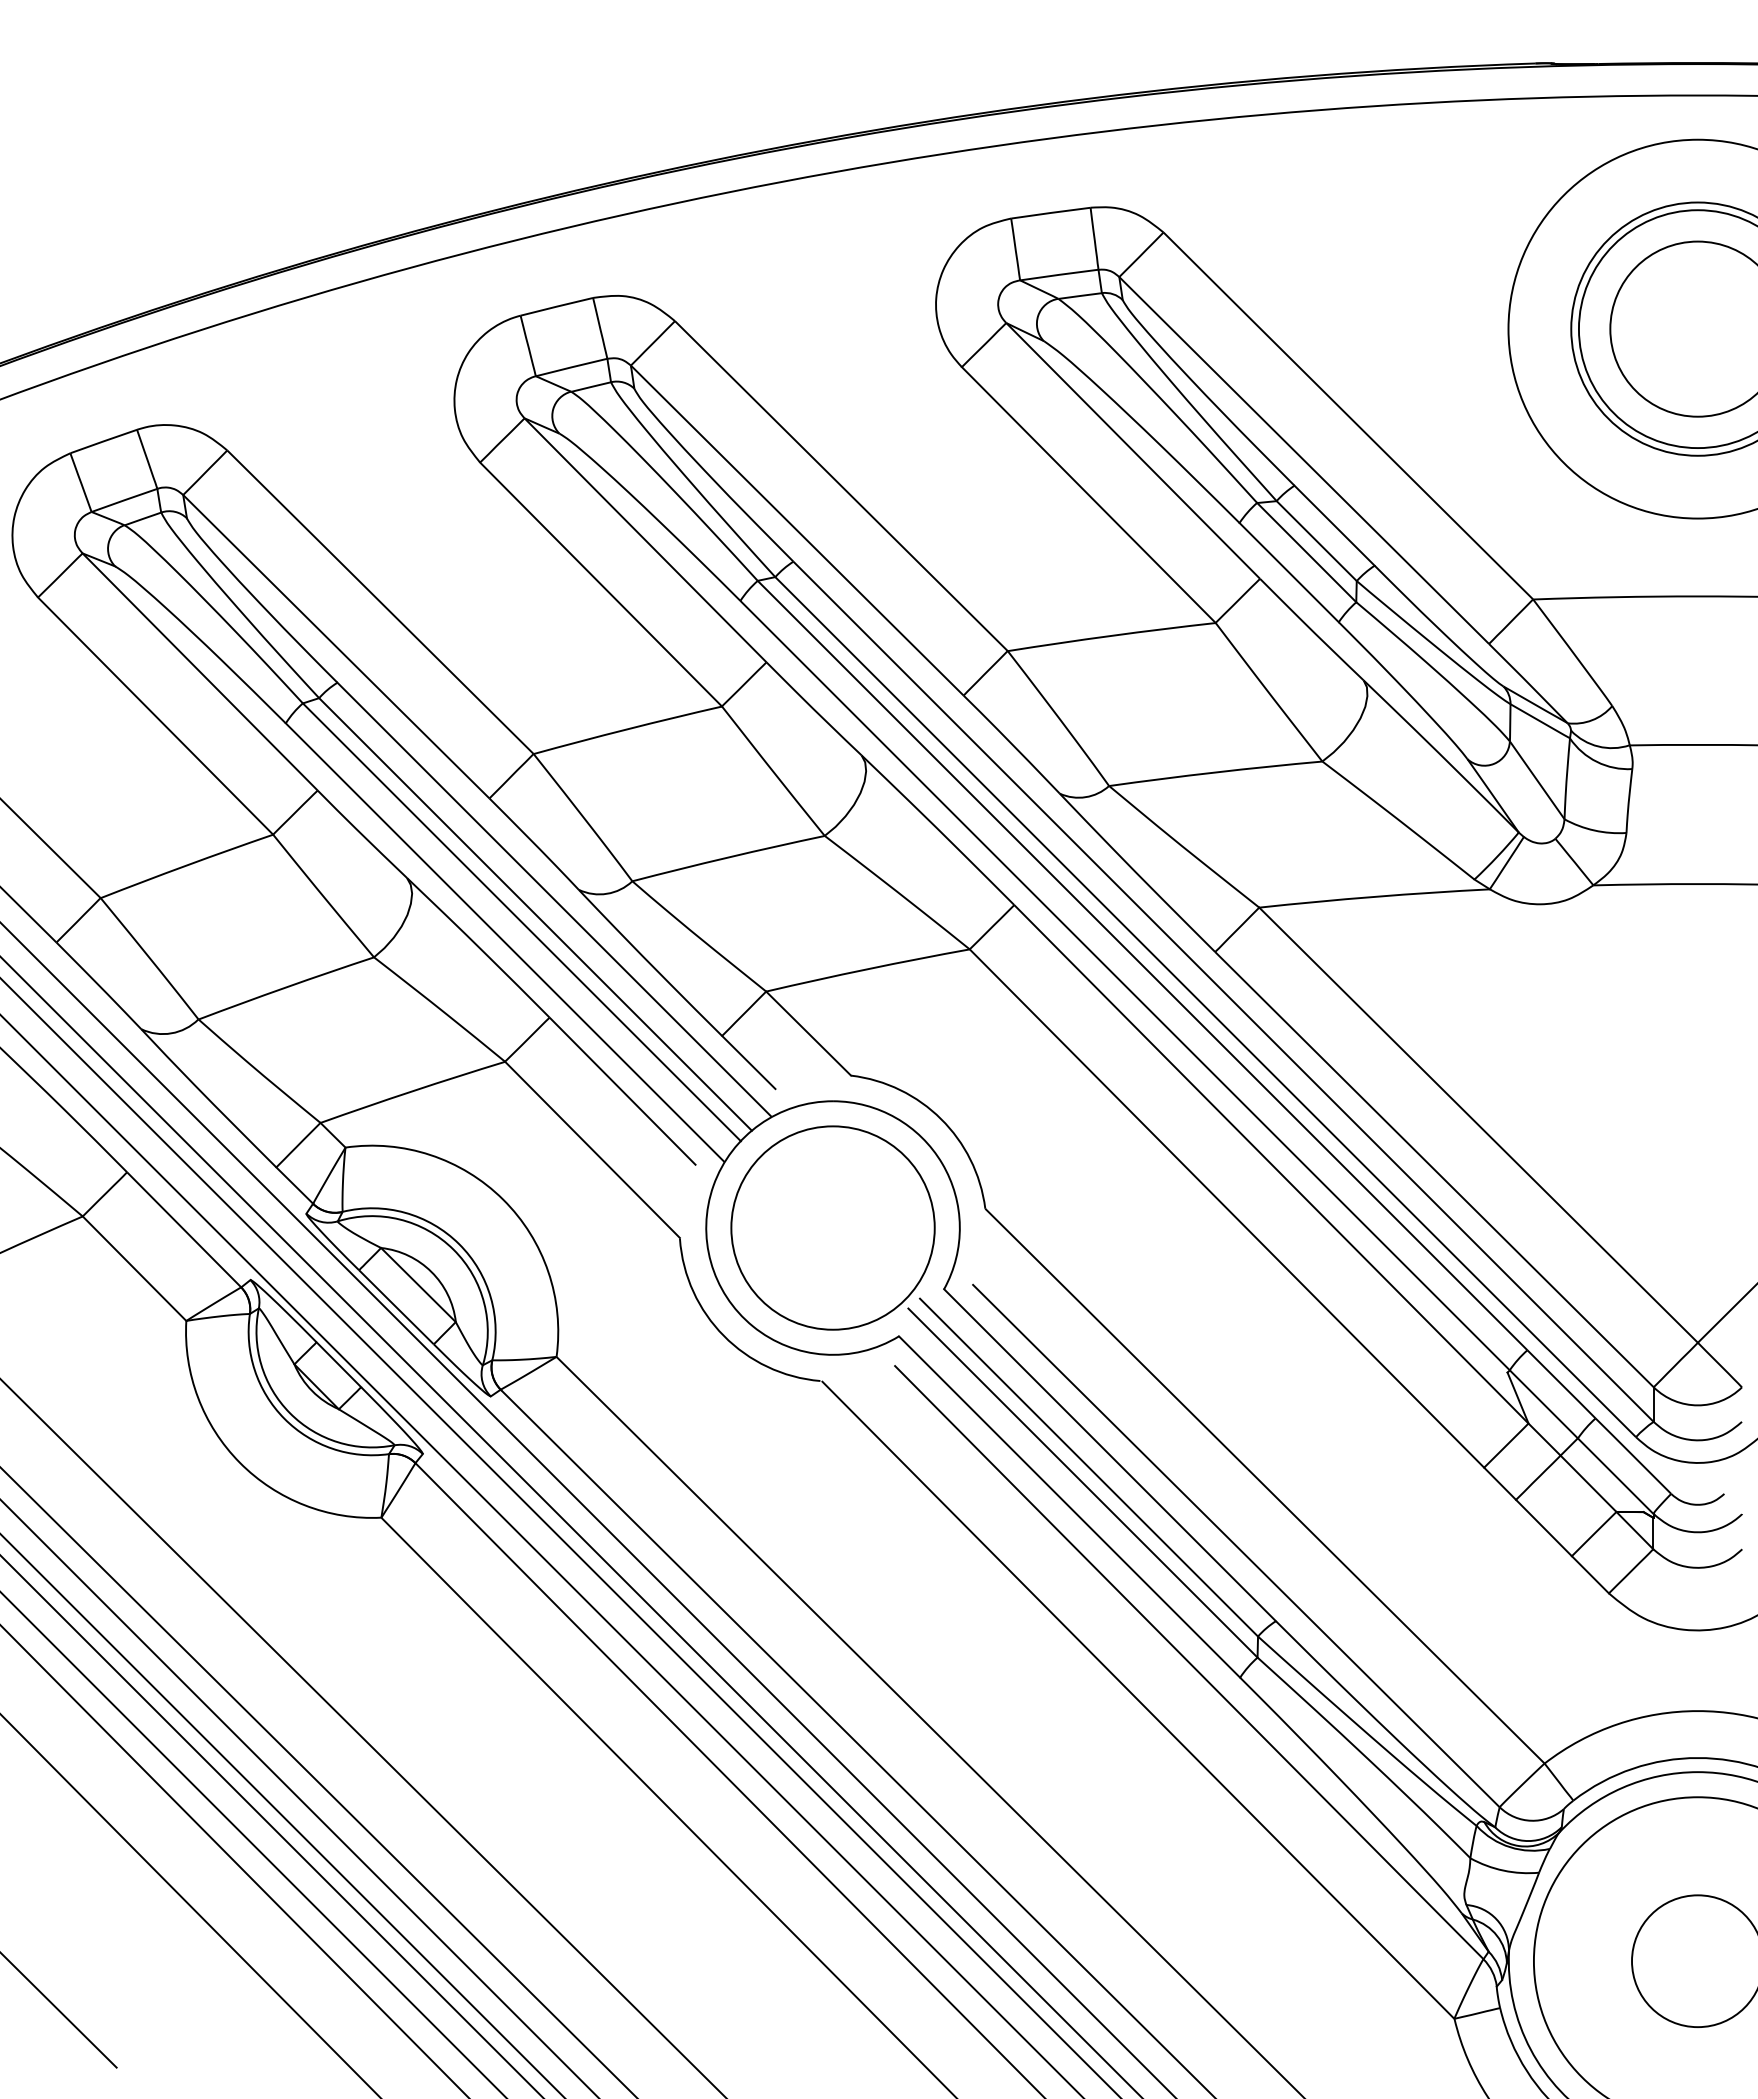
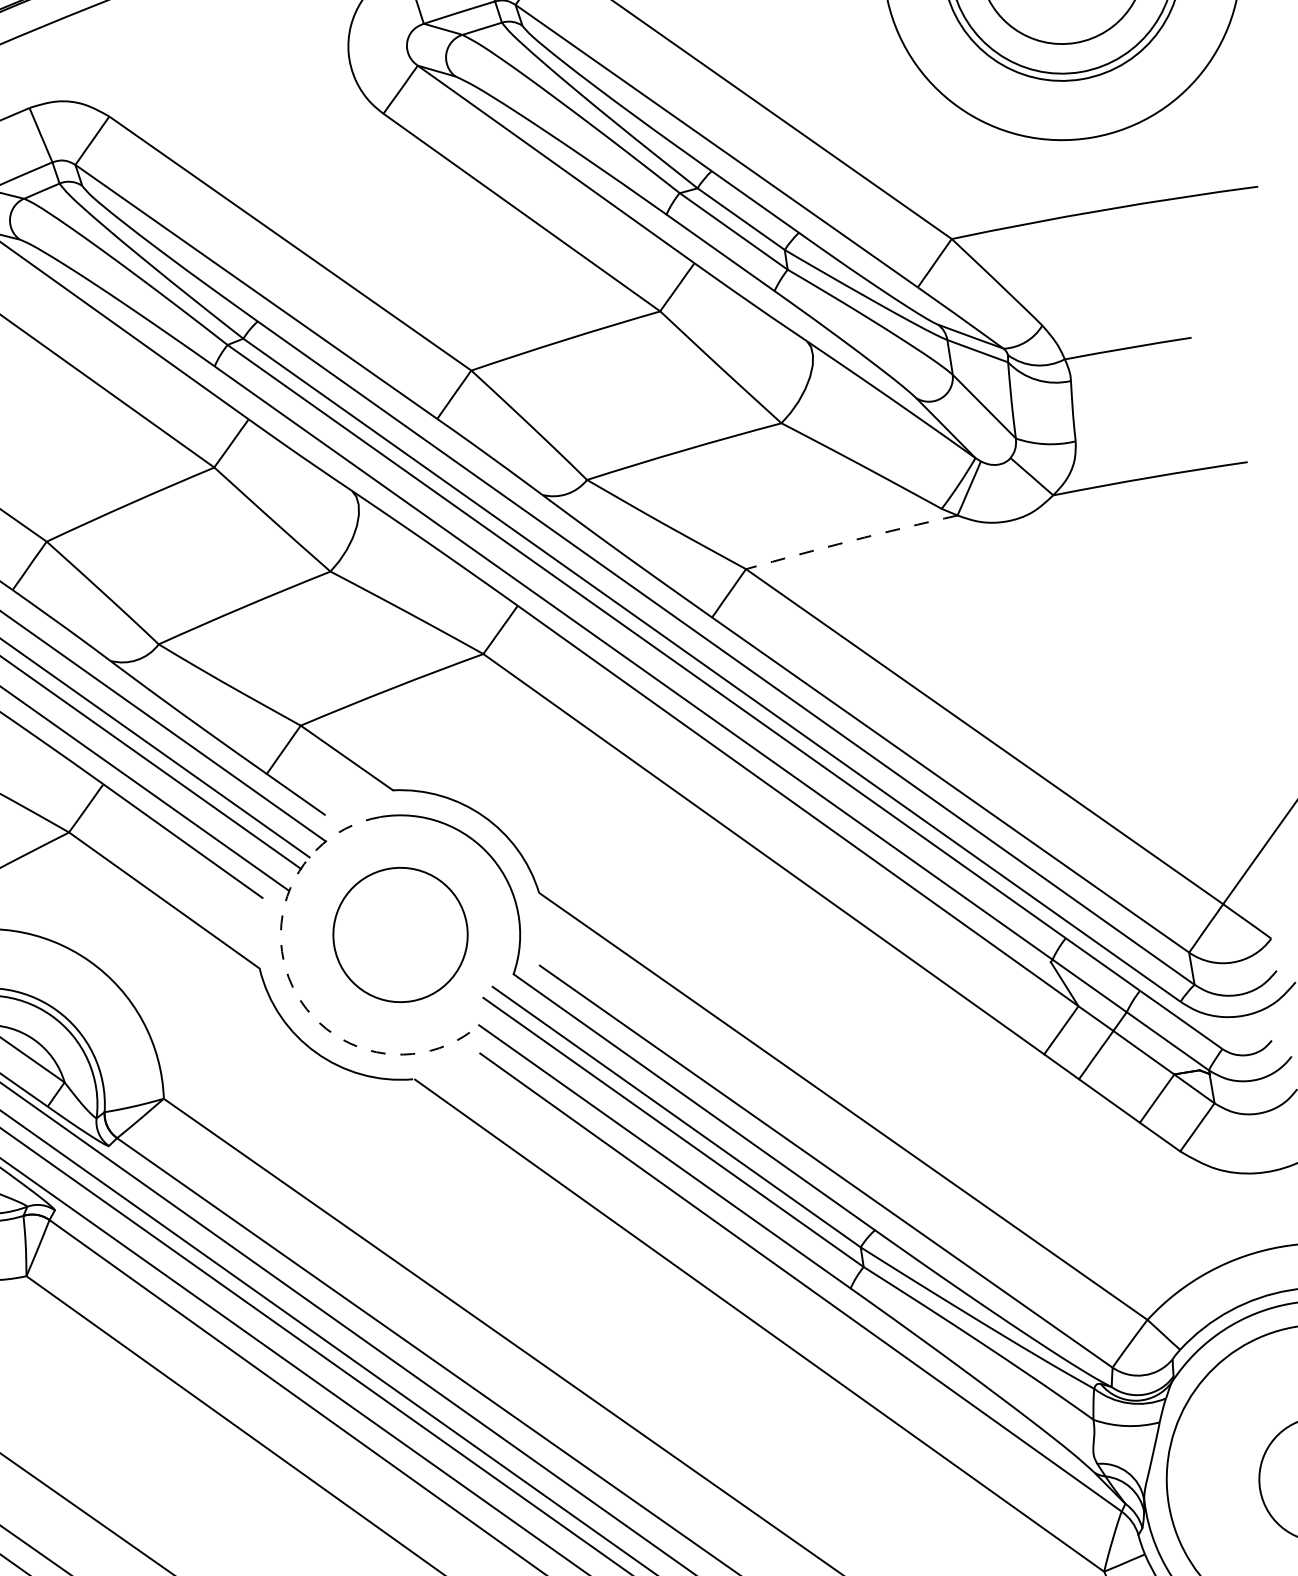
arc: (1374, 896) -> (851, 540), solid -> dashed
circle: (832, 1227) -> (399, 934), size x0.7
arc: (710, 1262) -> (292, 986), solid -> dashed

